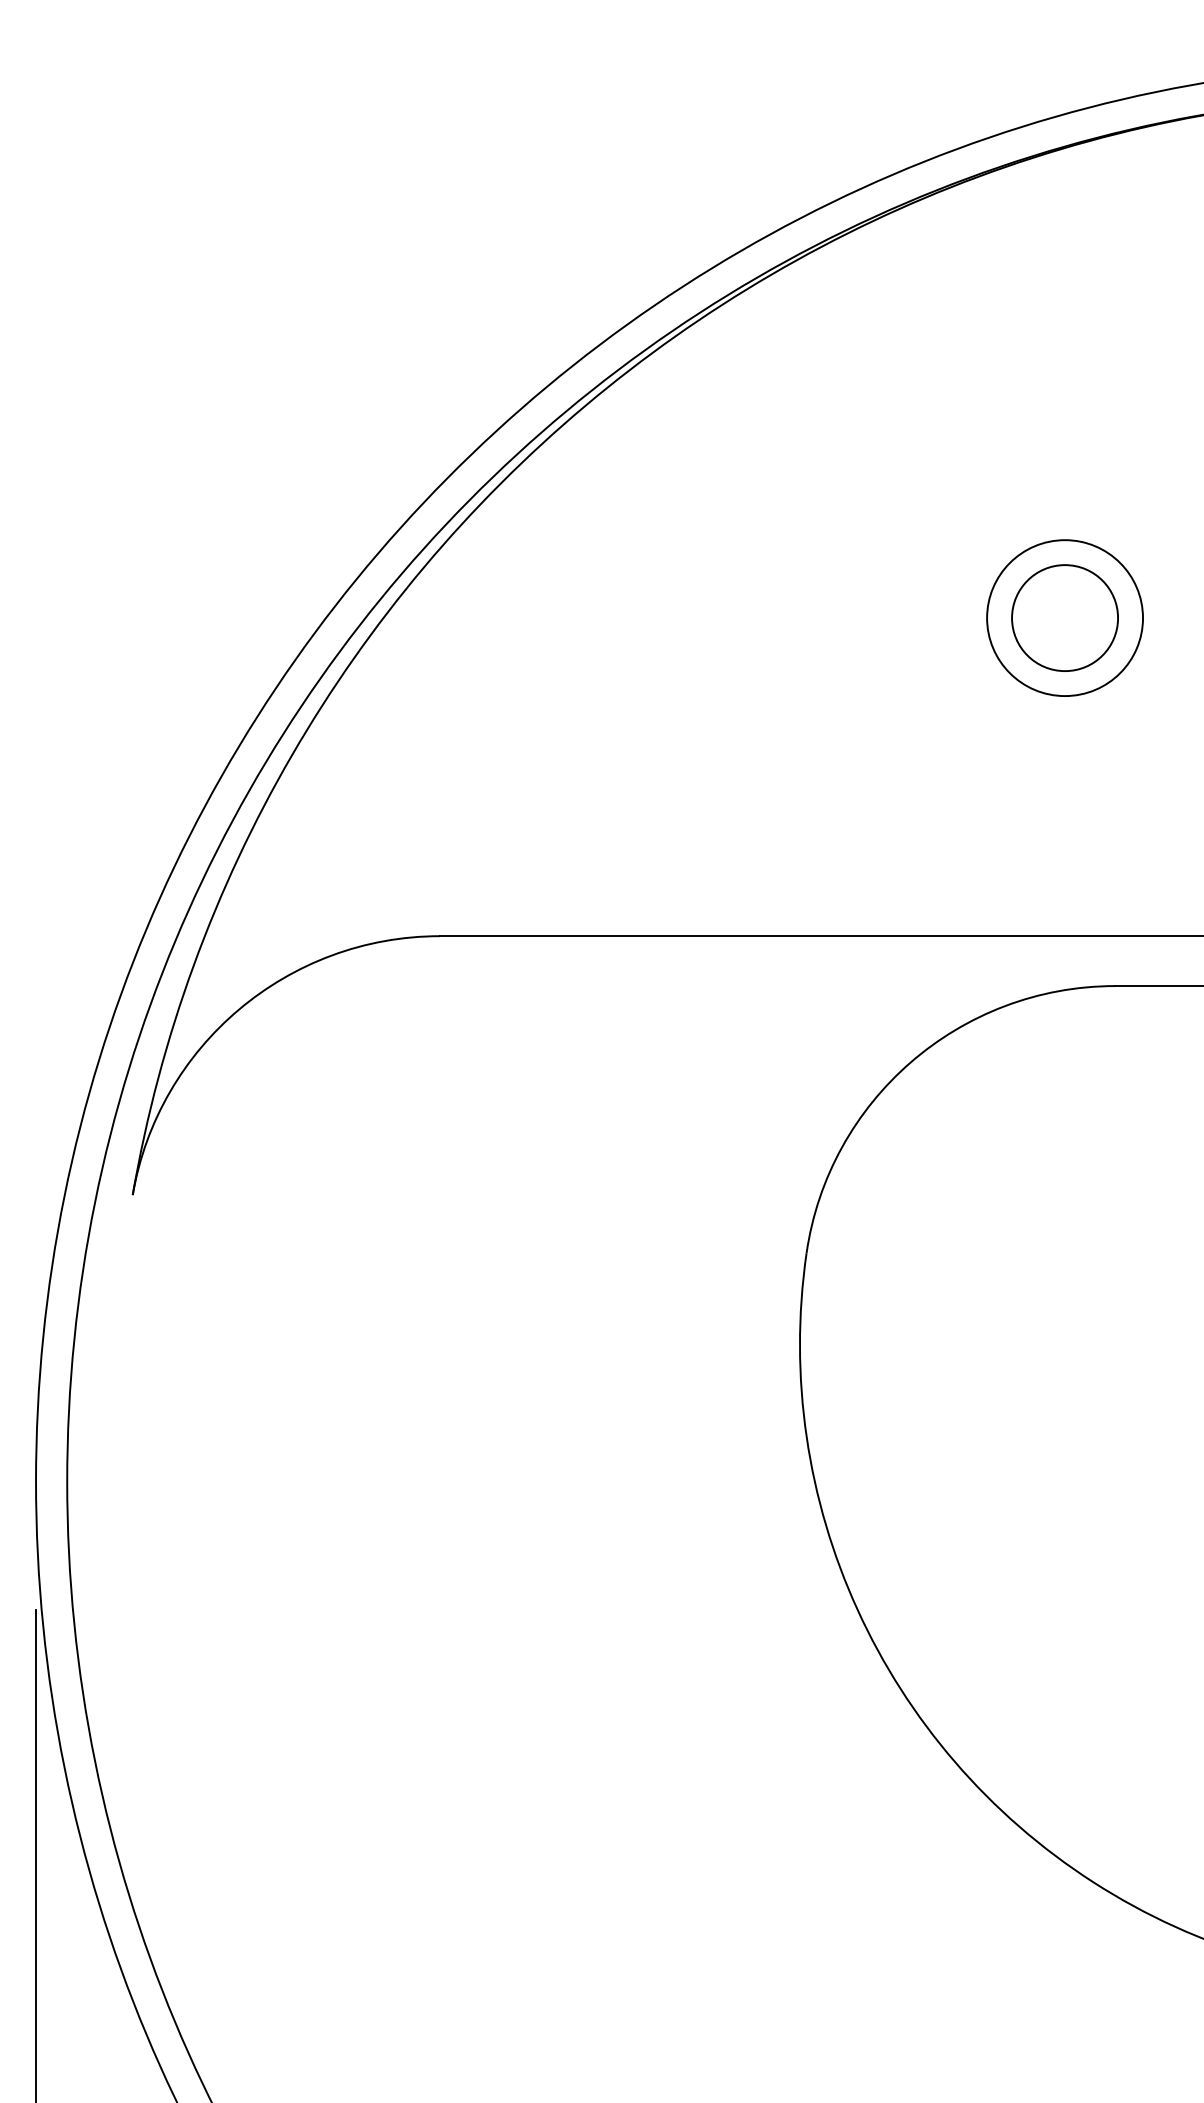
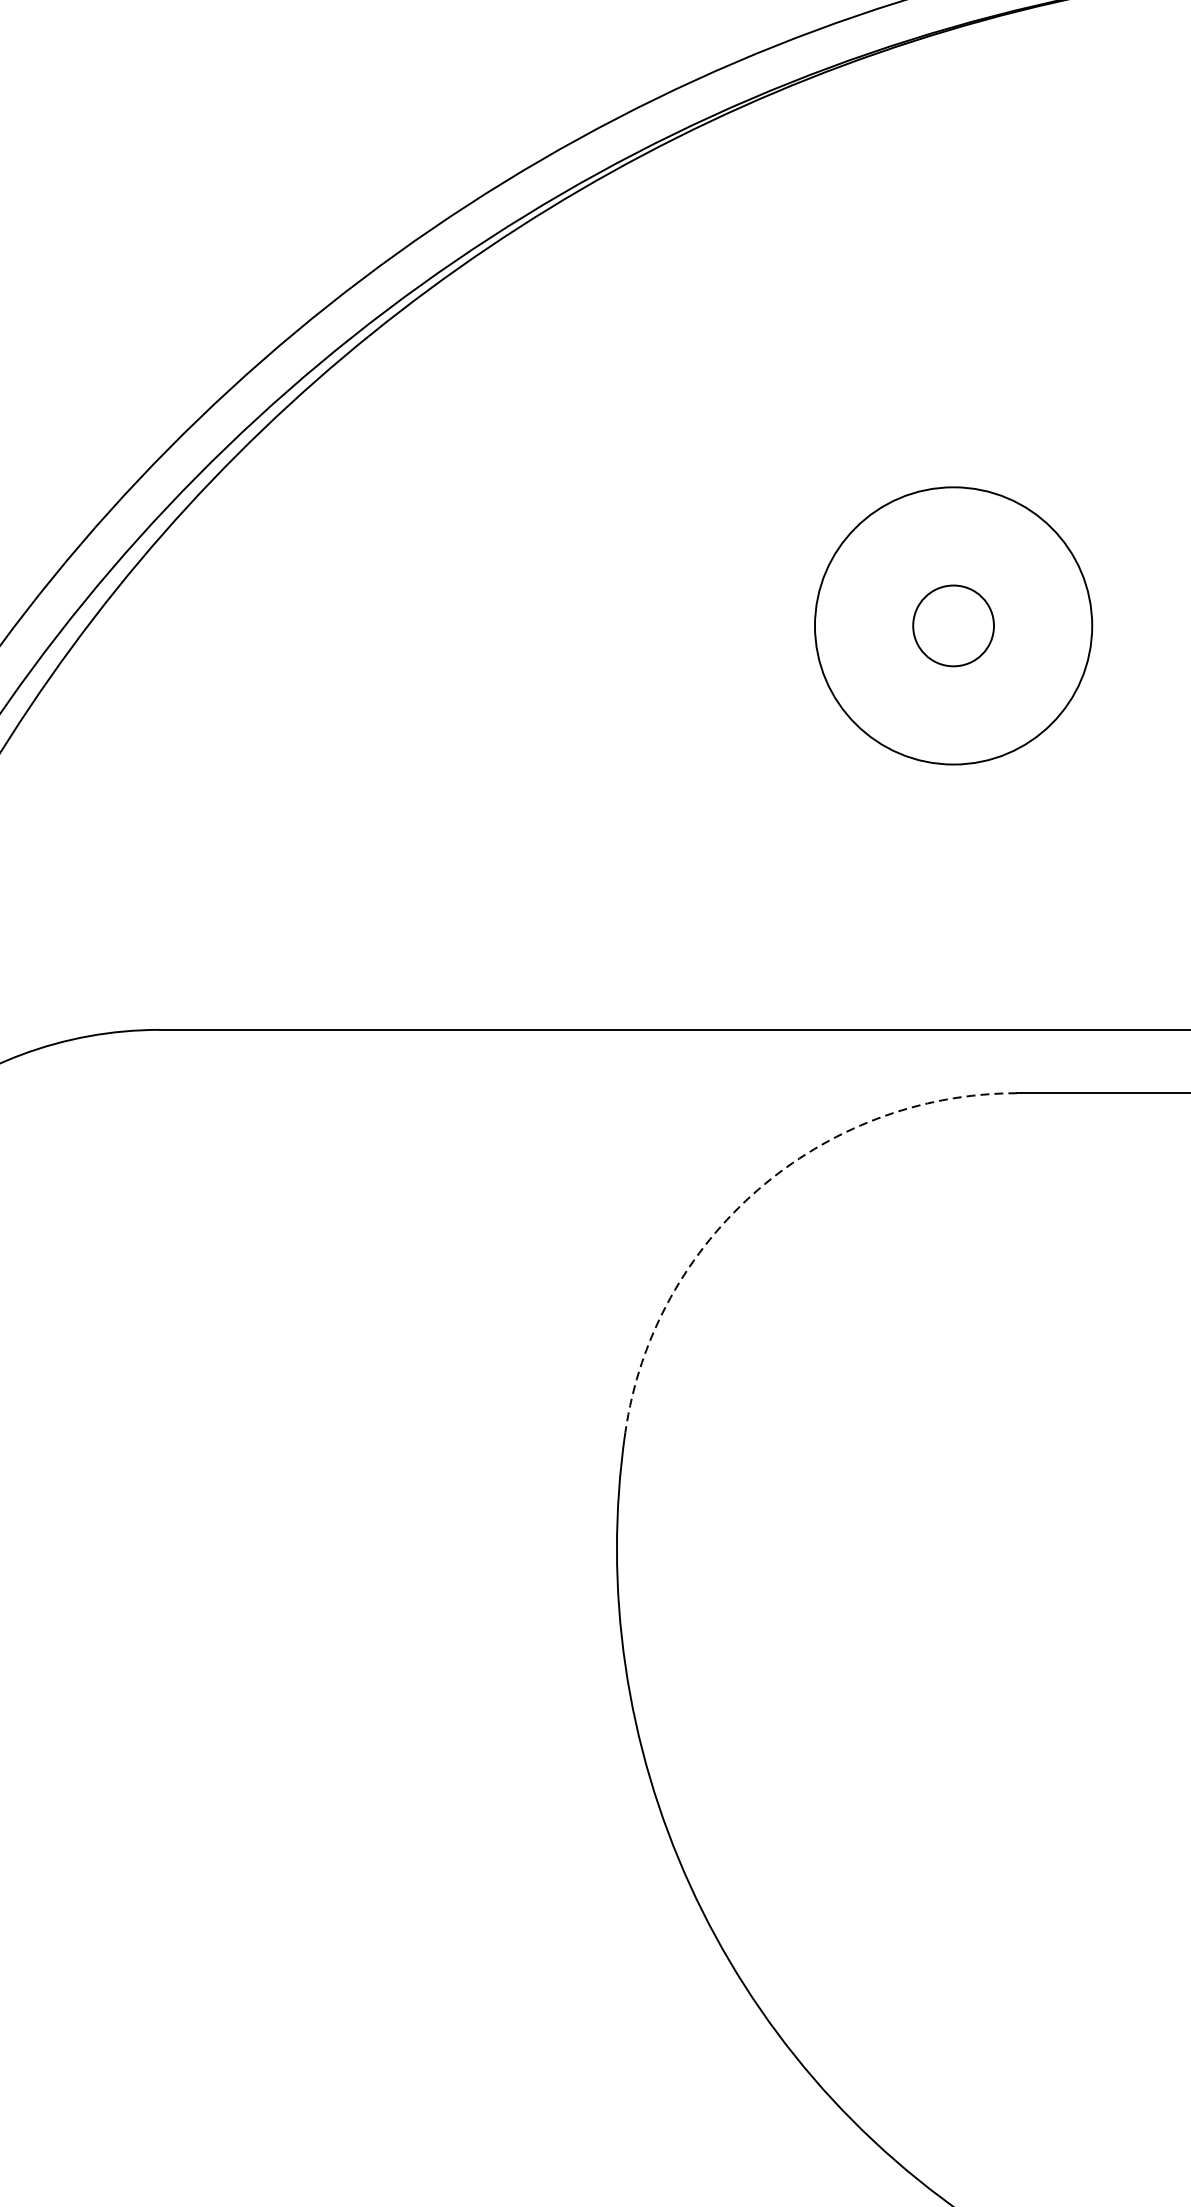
circle: (1065, 618) -> (954, 626), size x0.6
circle: (1065, 618) -> (954, 626), size x1.4
arc: (911, 1062) -> (758, 1190), solid -> dashed

